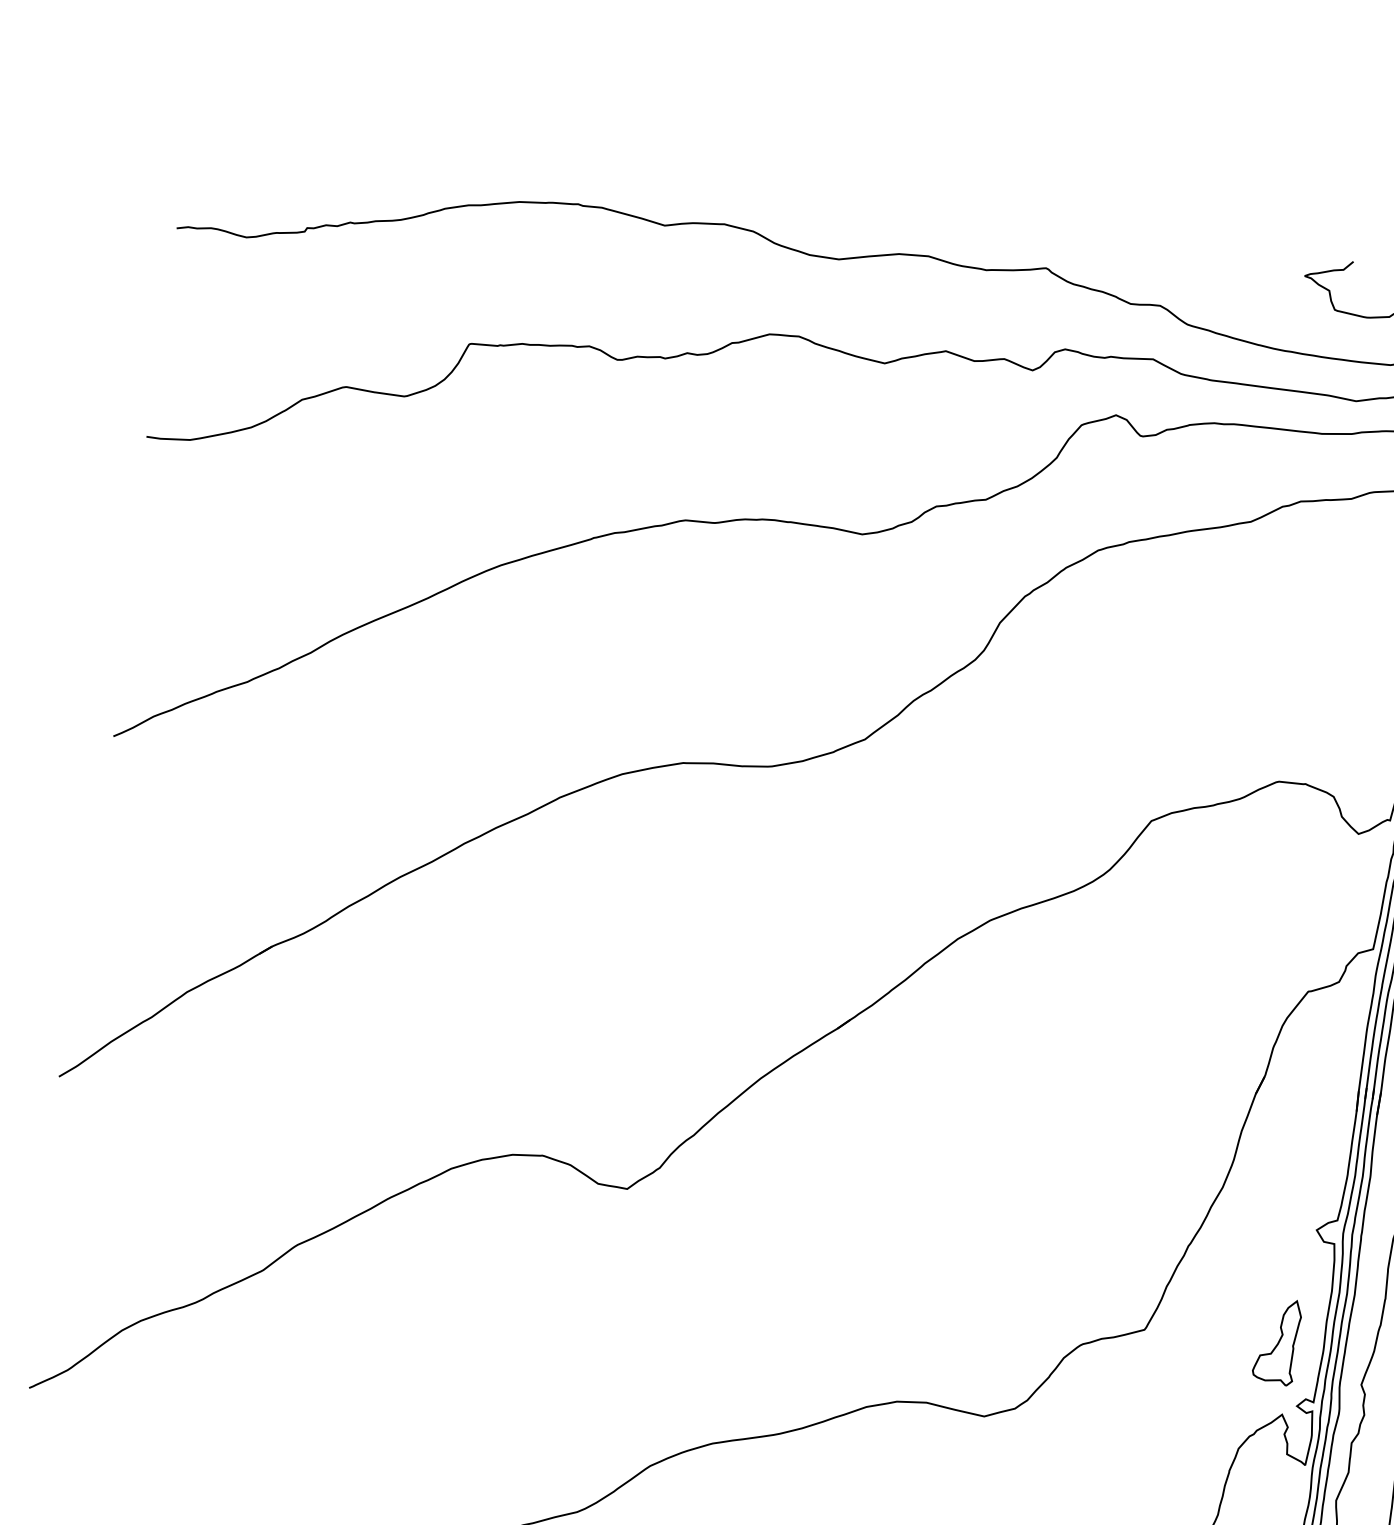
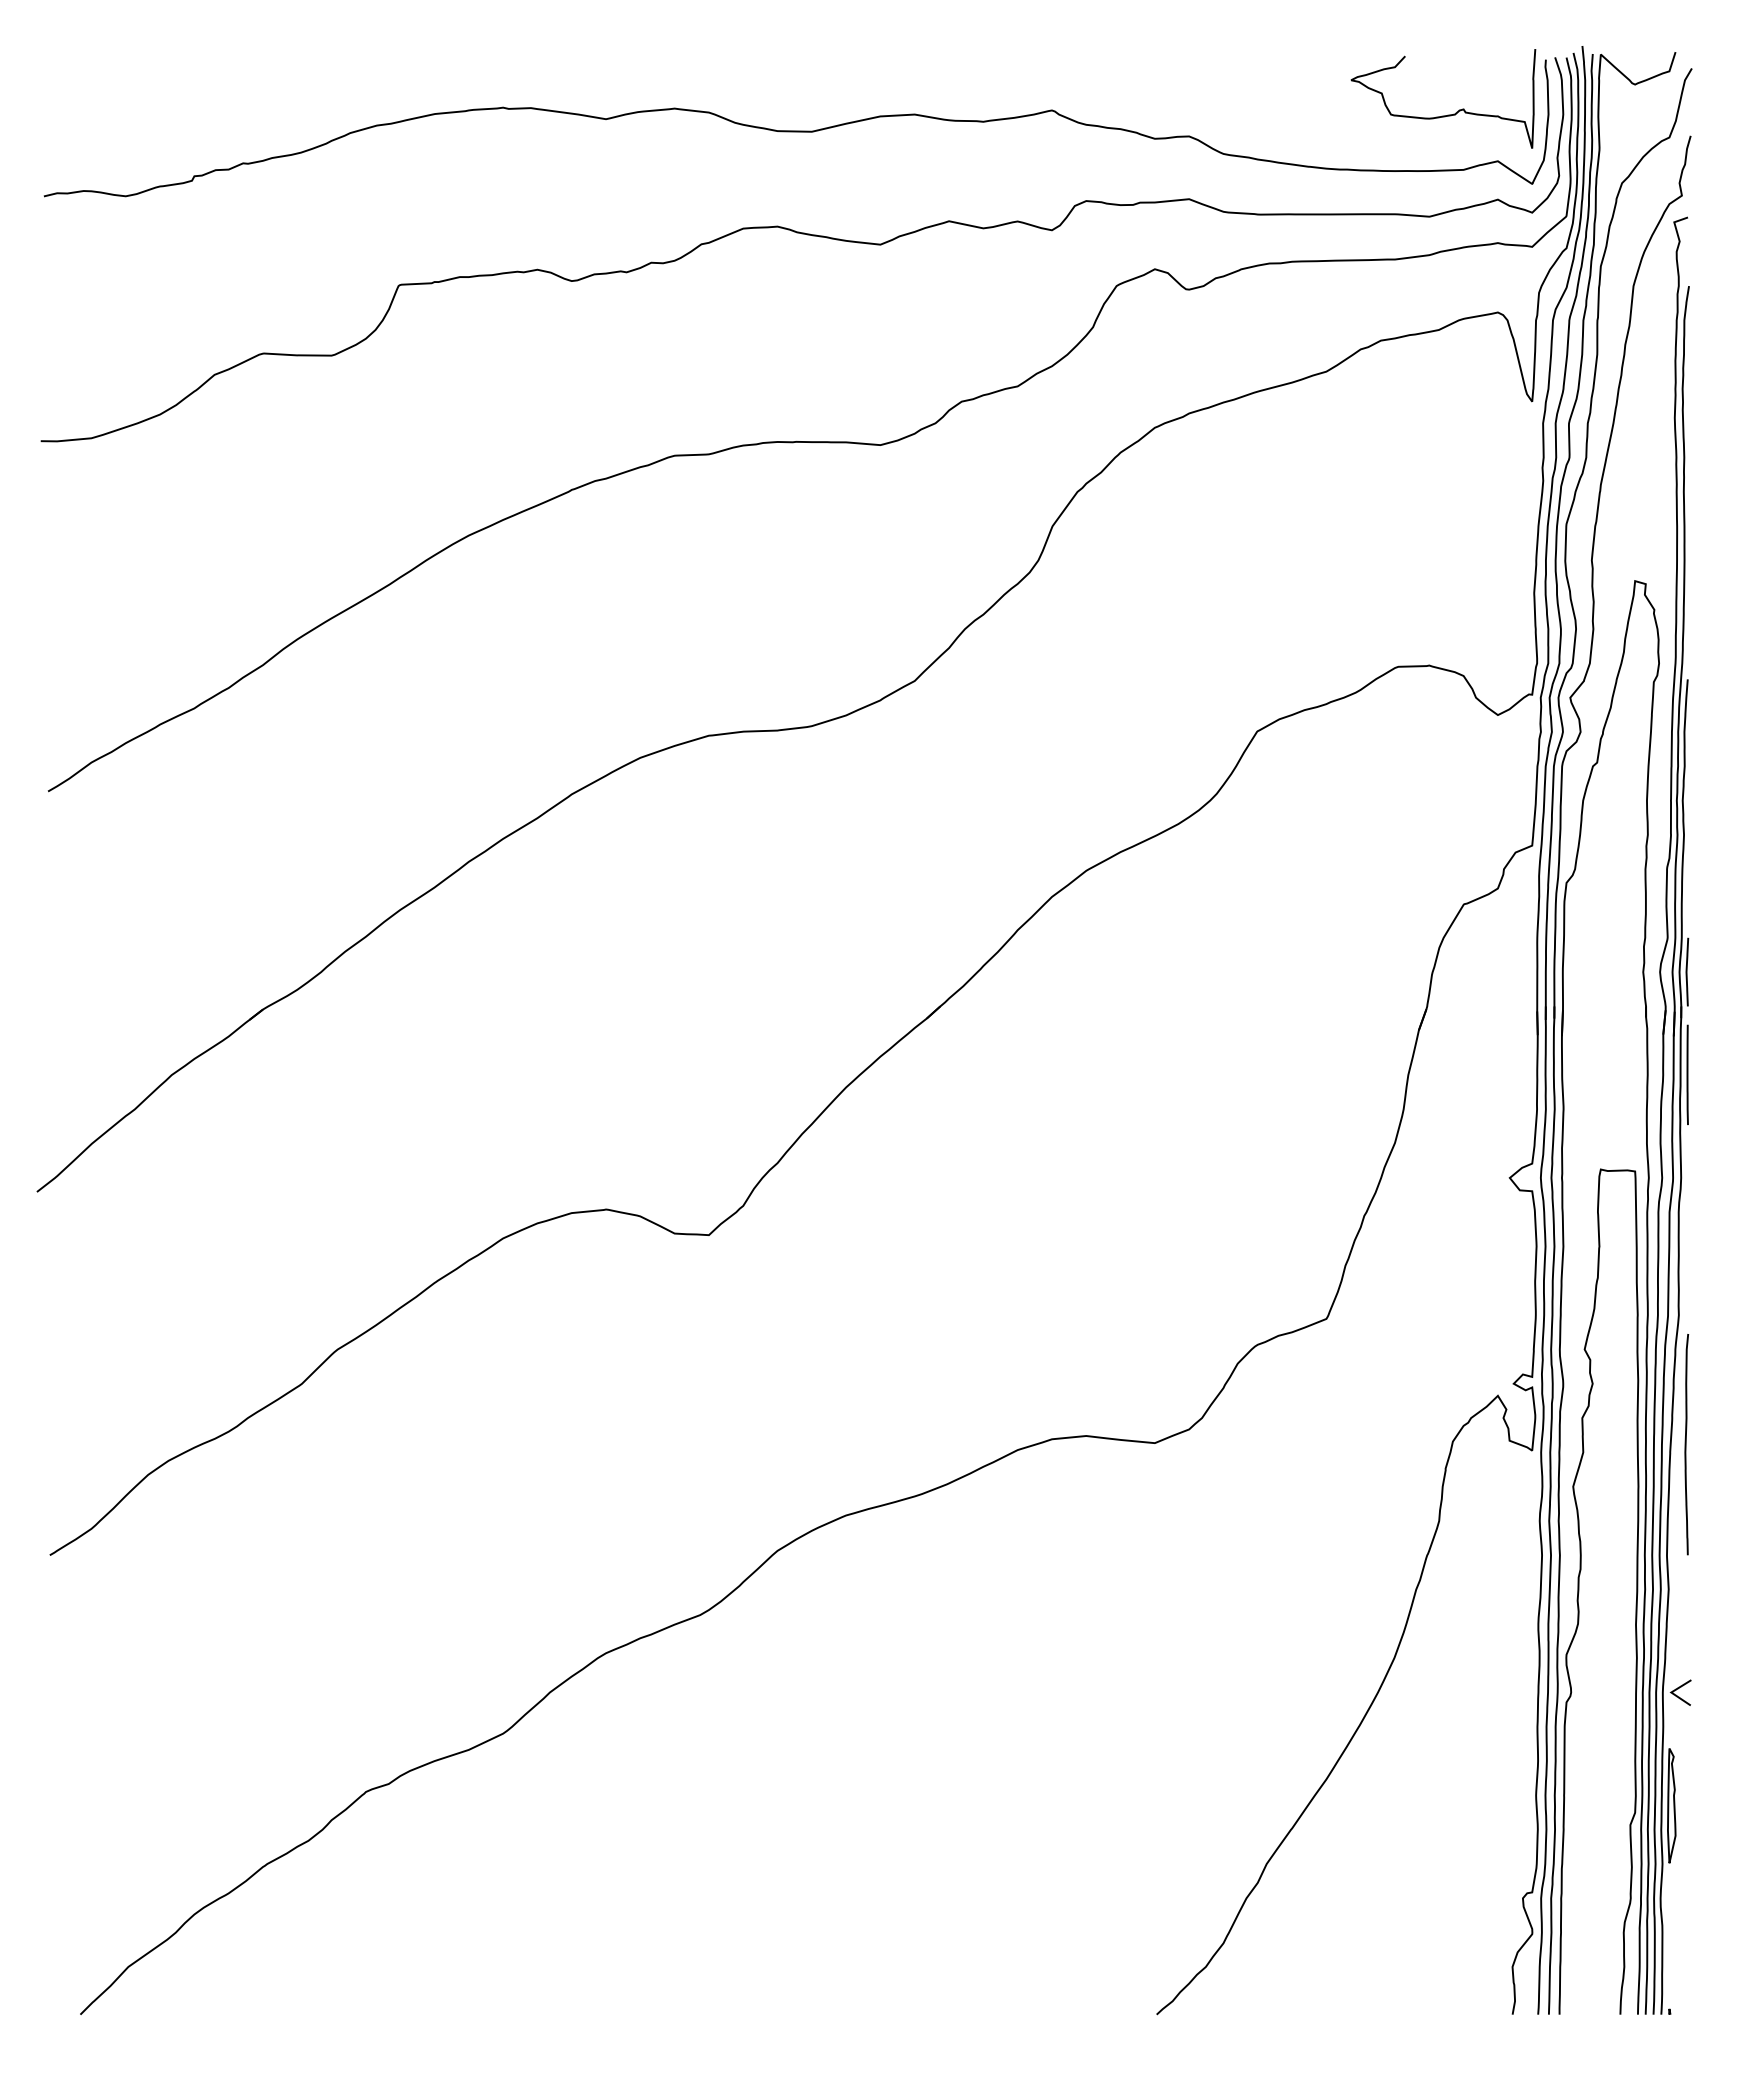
part: (1276, 1340) -> (1480, 1311), removed

